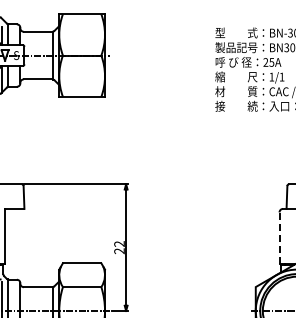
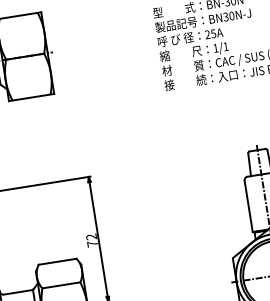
line: (279, 238) -> (248, 206), dashed -> solid
text: (119, 251) -> (92, 244), 22 -> 72

